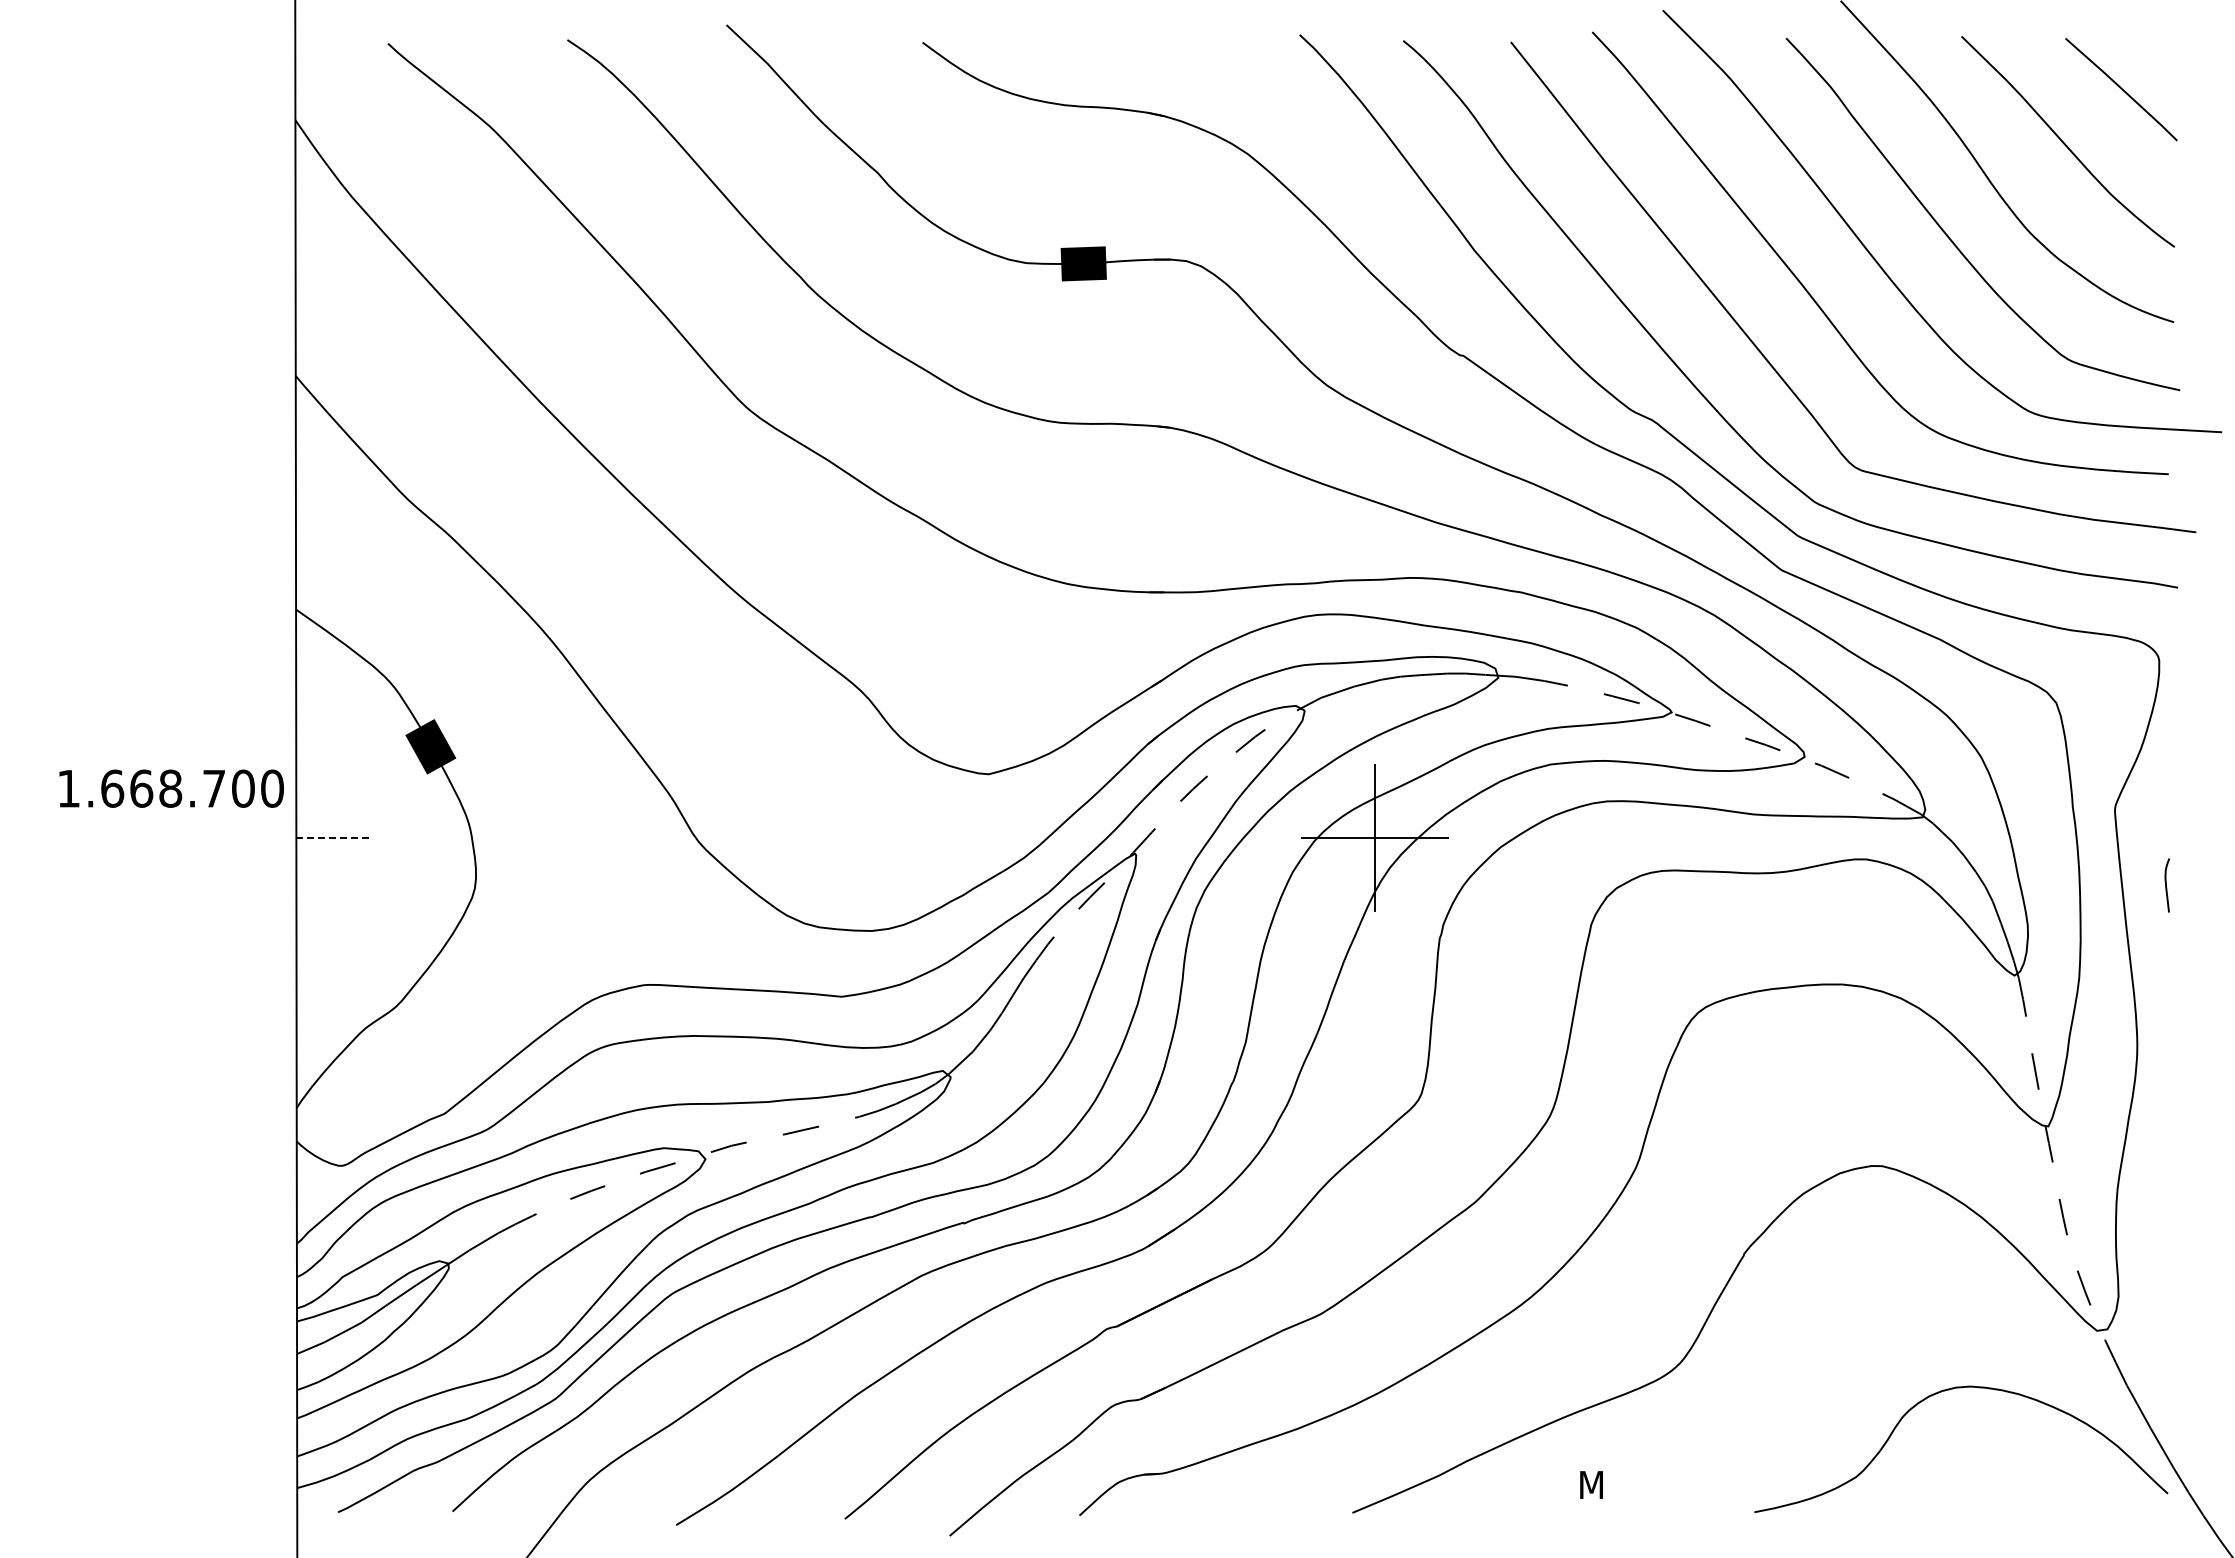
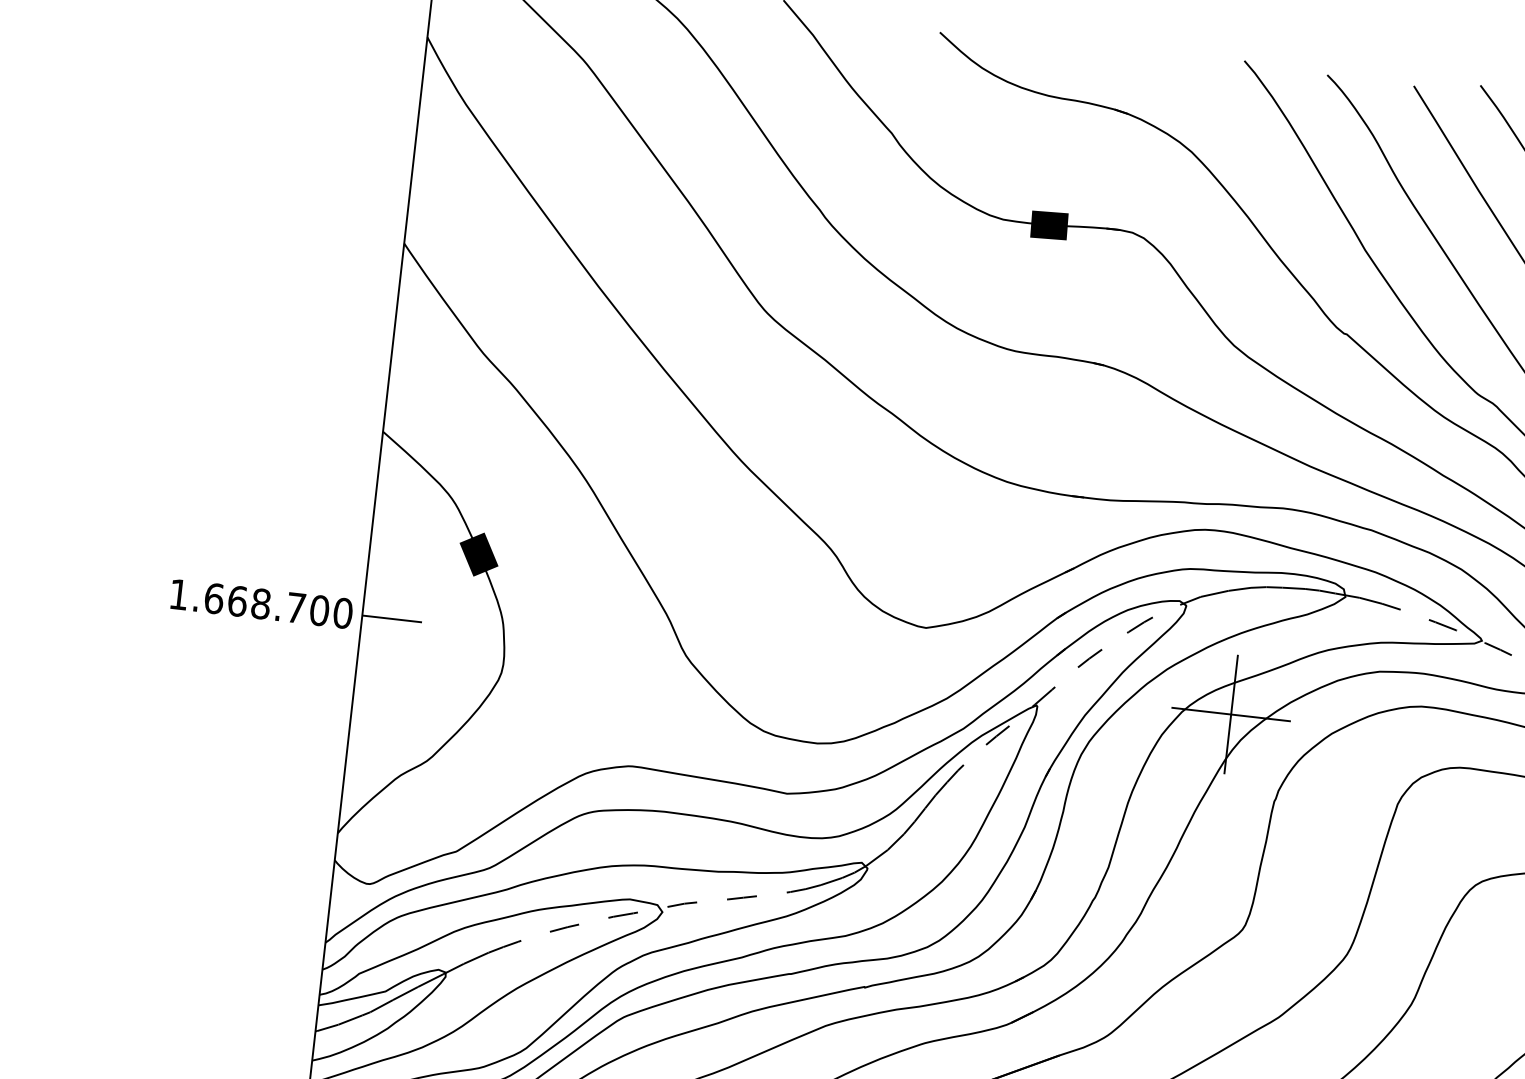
text: (171, 788) -> (261, 603), moved
line: (333, 837) -> (392, 618), dashed -> solid

